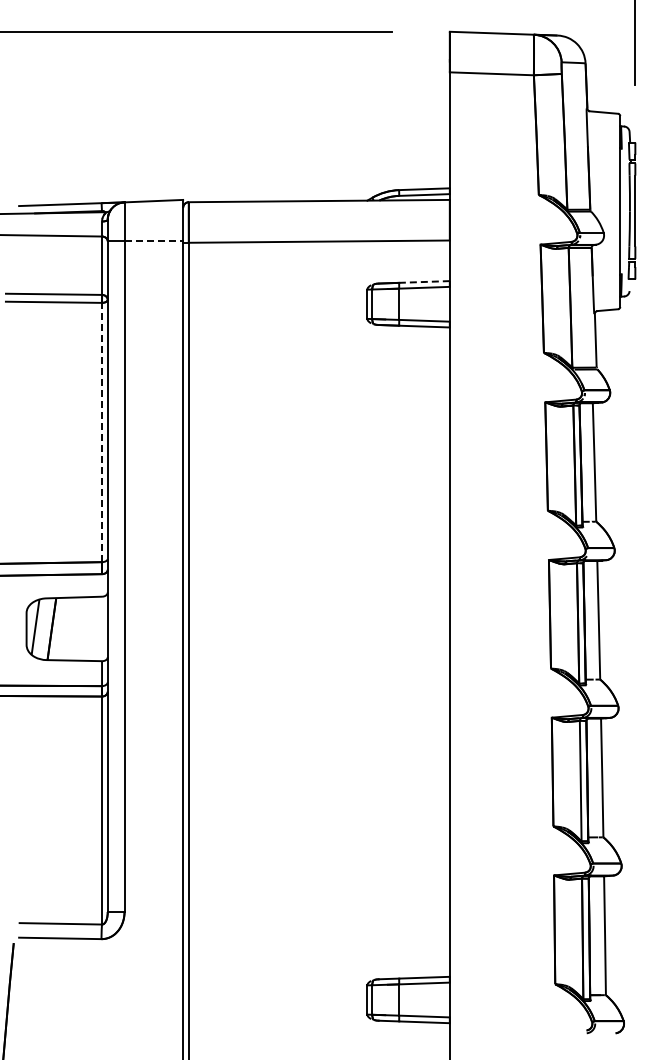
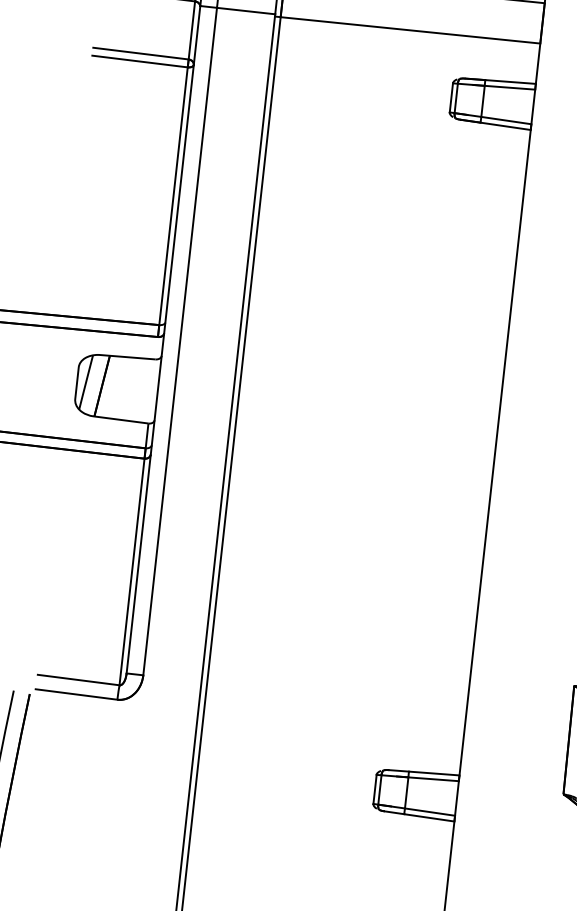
line: (154, 240) -> (246, 11), dashed -> solid
line: (424, 282) -> (510, 82), dashed -> solid
line: (102, 432) -> (174, 196), dashed -> solid

